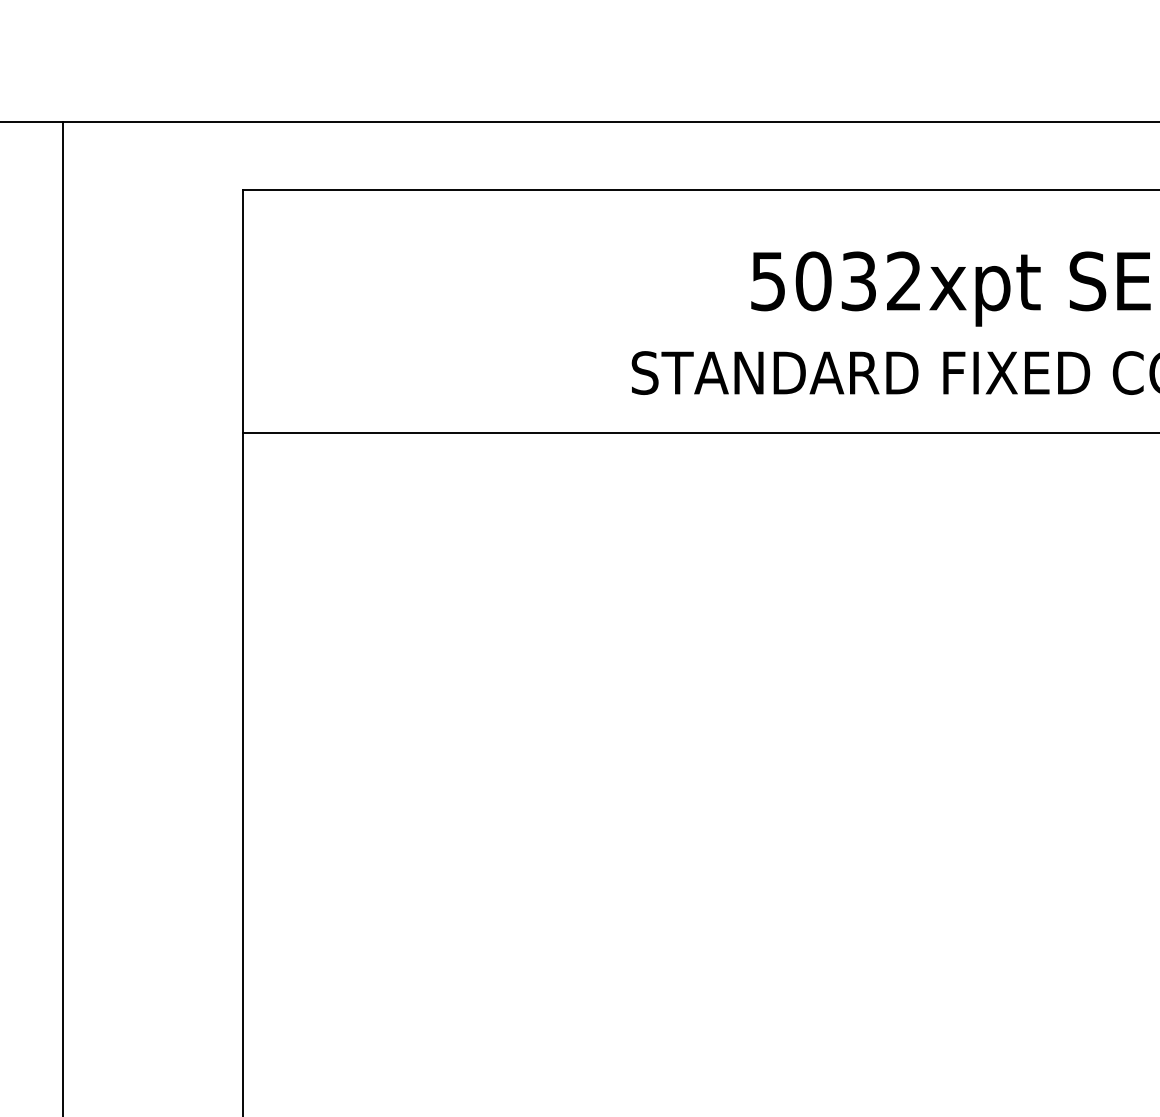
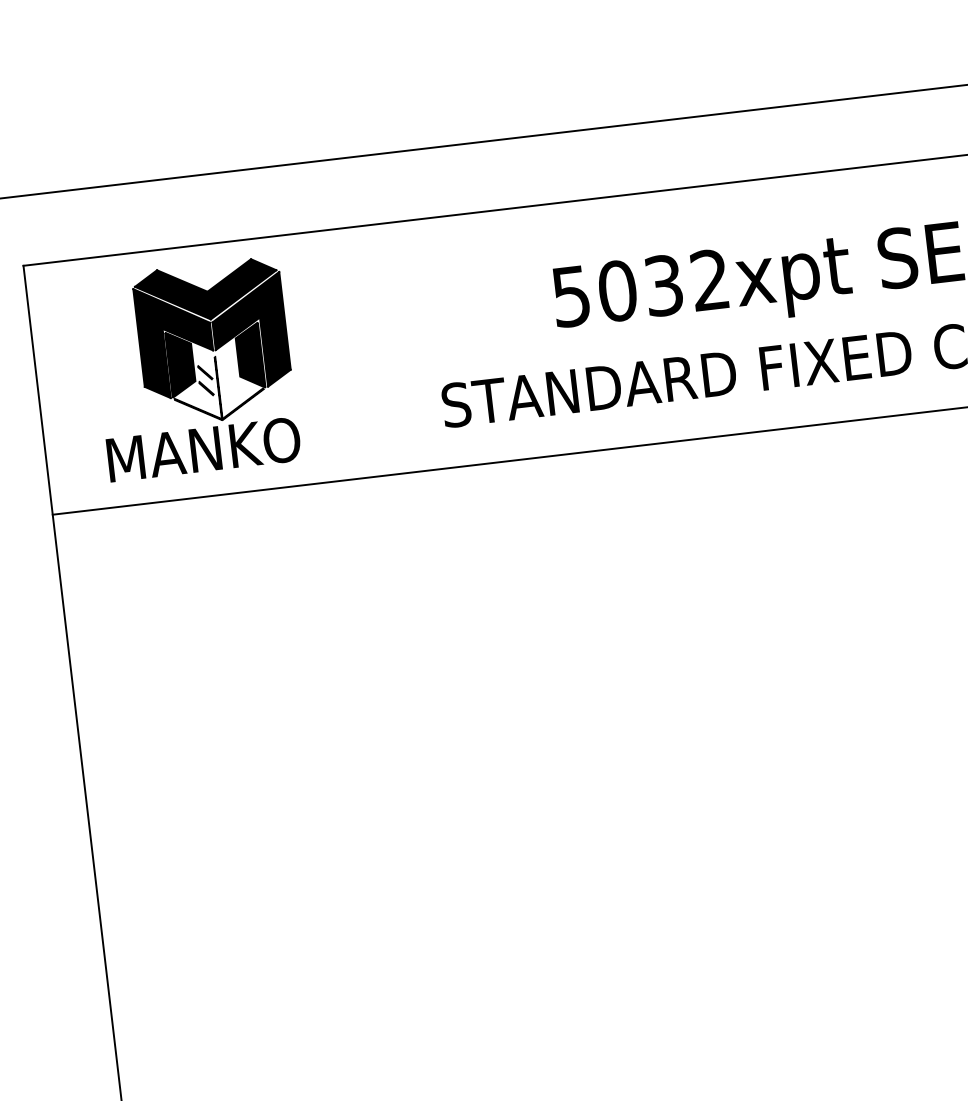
part: (396, 308) -> (194, 368), added

